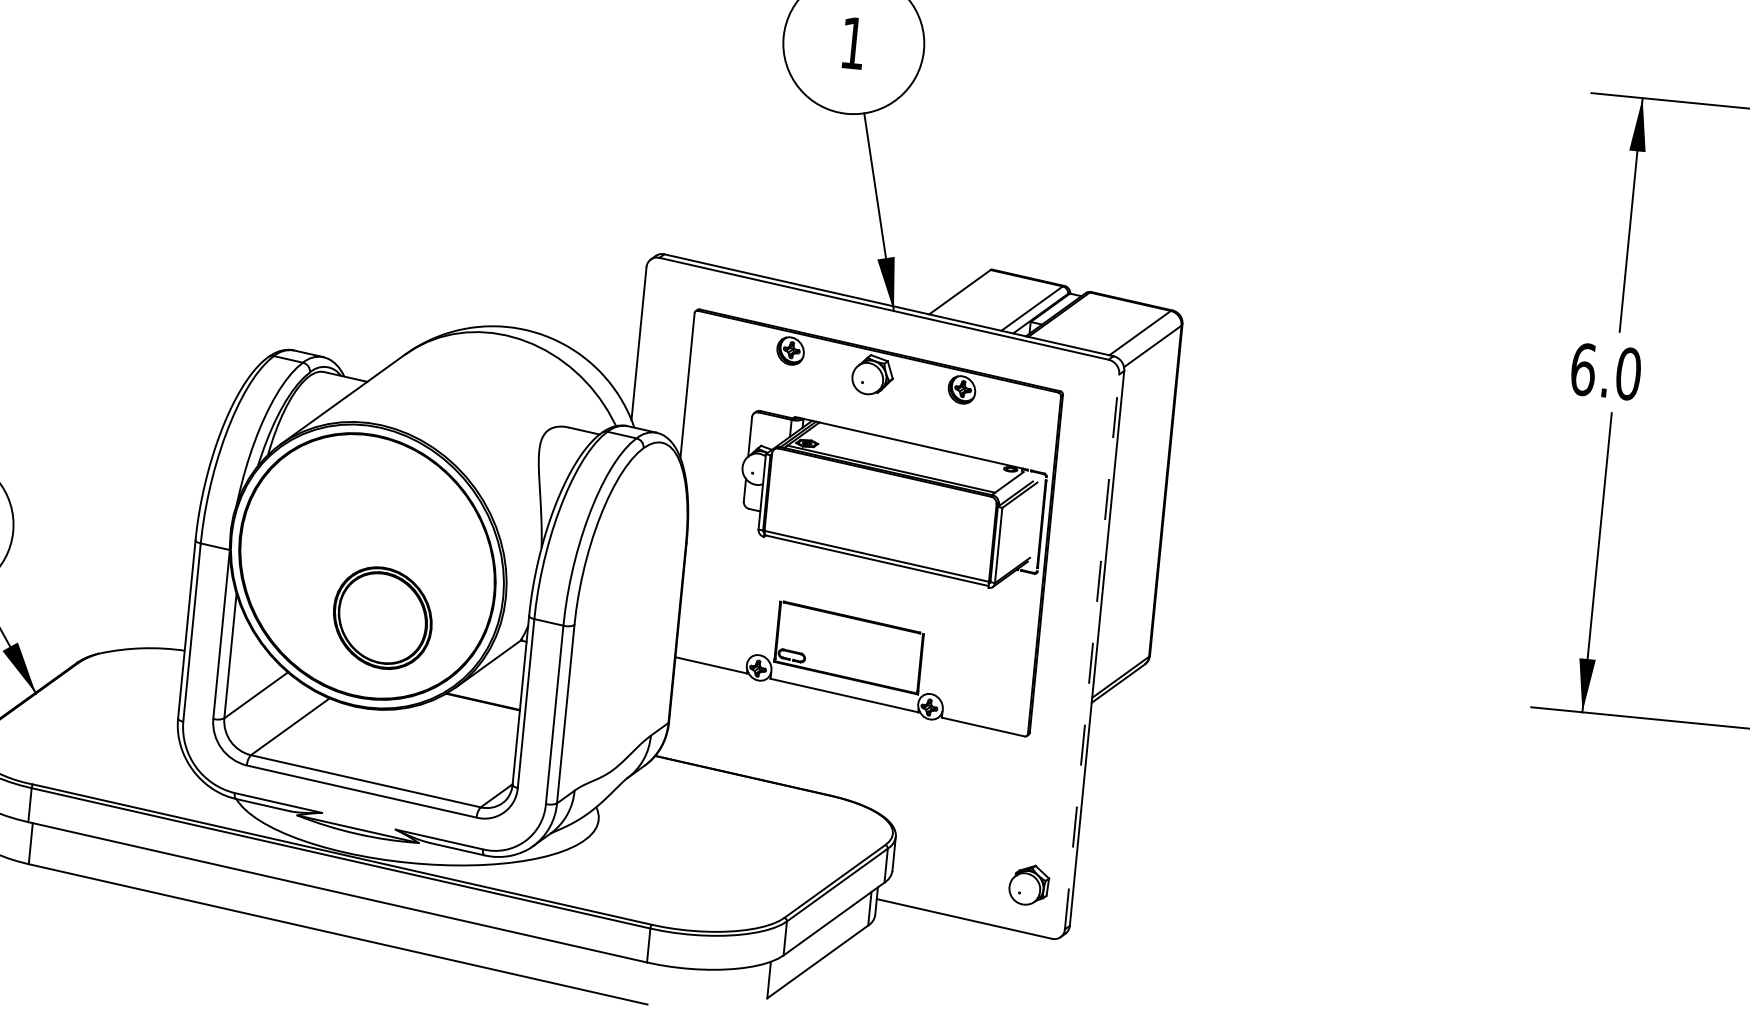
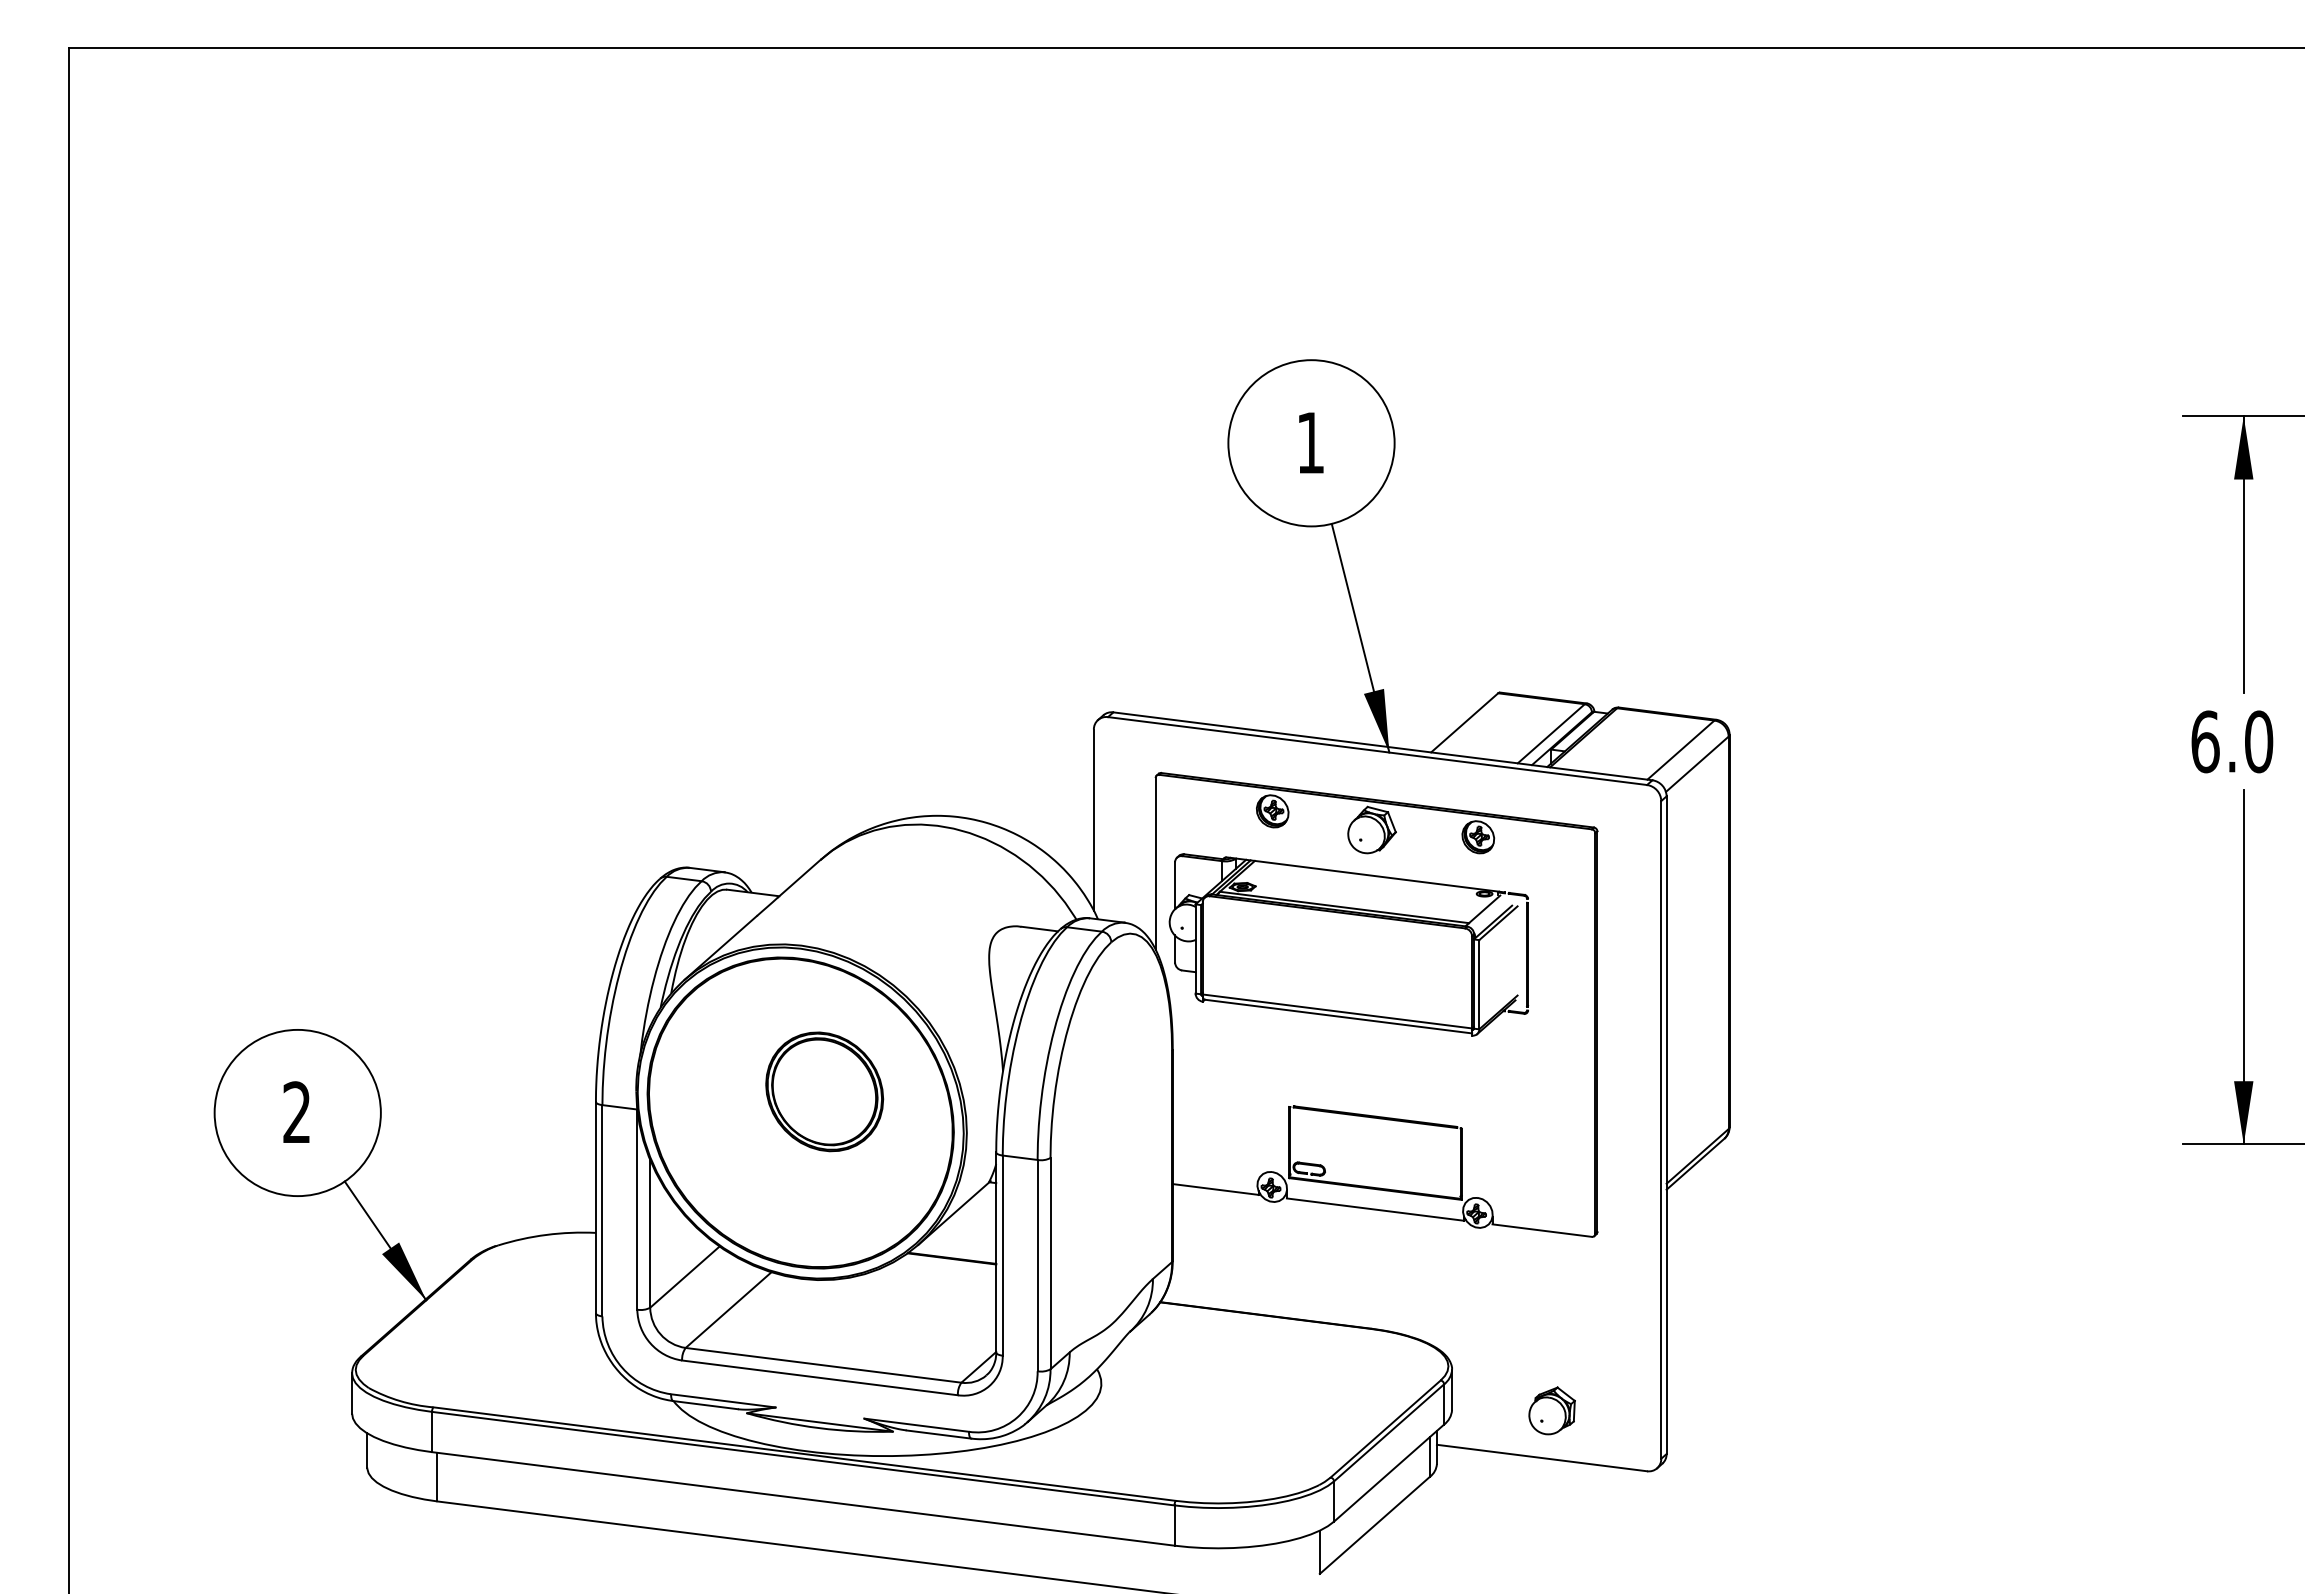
part: (891, 500) -> (1348, 944), moved
part: (382, 617) -> (824, 1091), moved
line: (1092, 651) -> (1661, 1129), dashed -> solid
part: (1028, 884) -> (1551, 1410), moved

